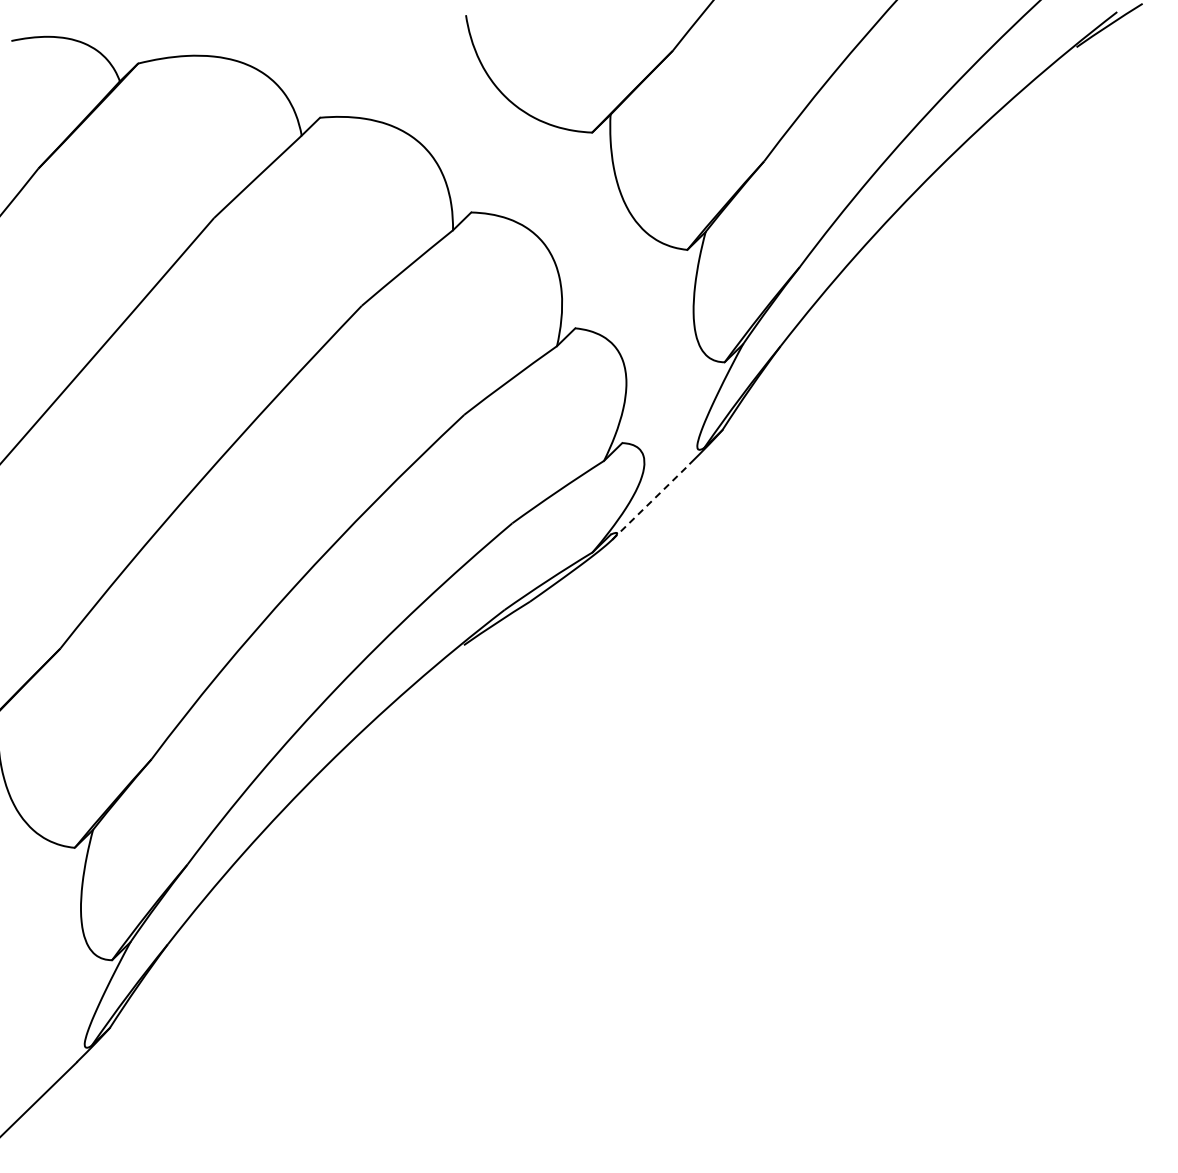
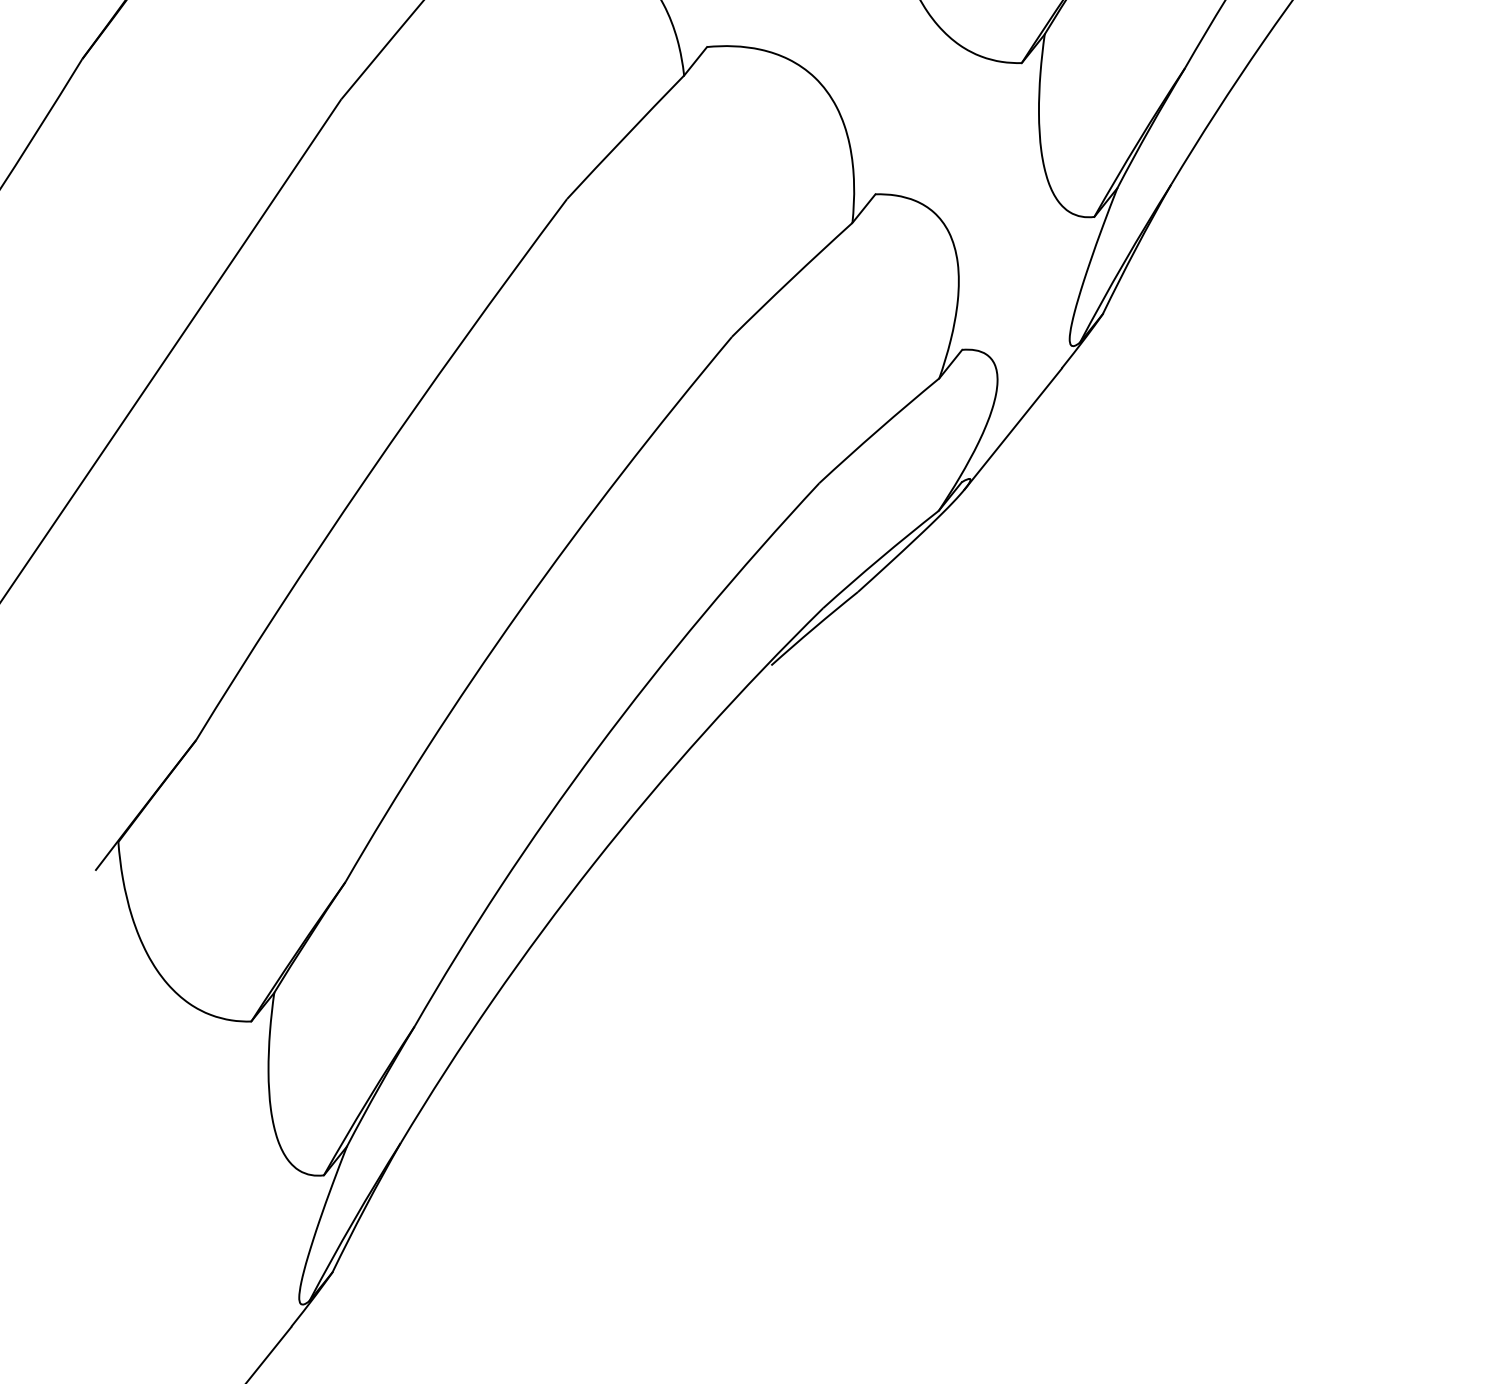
line: (651, 501) -> (1013, 428), dashed -> solid

